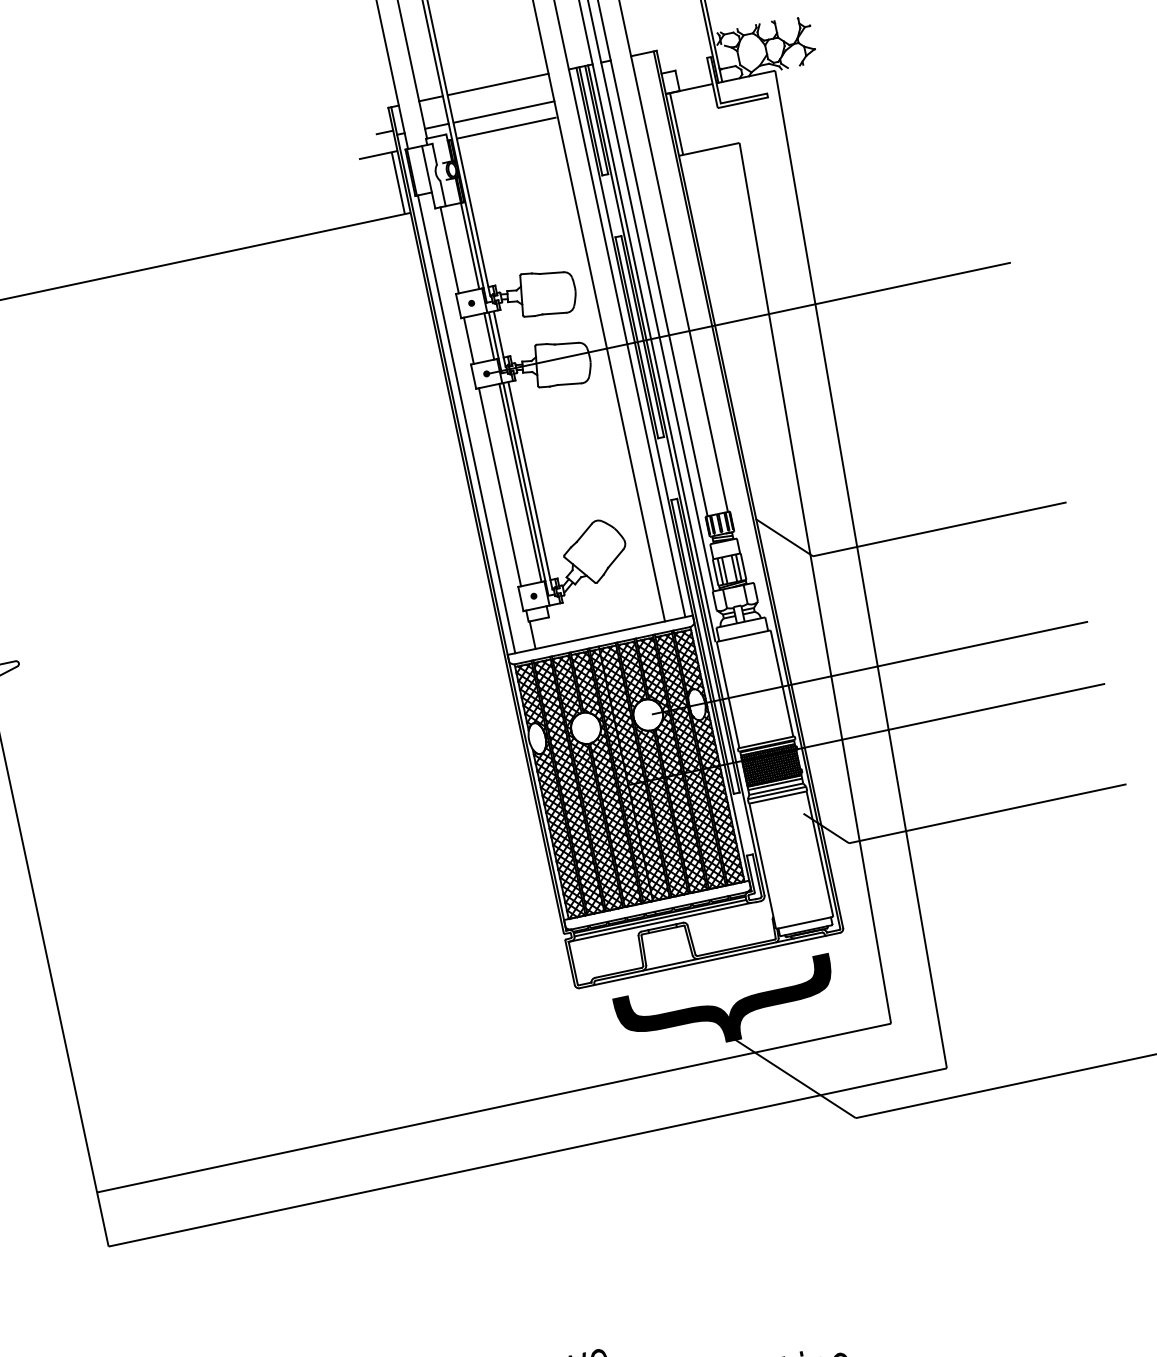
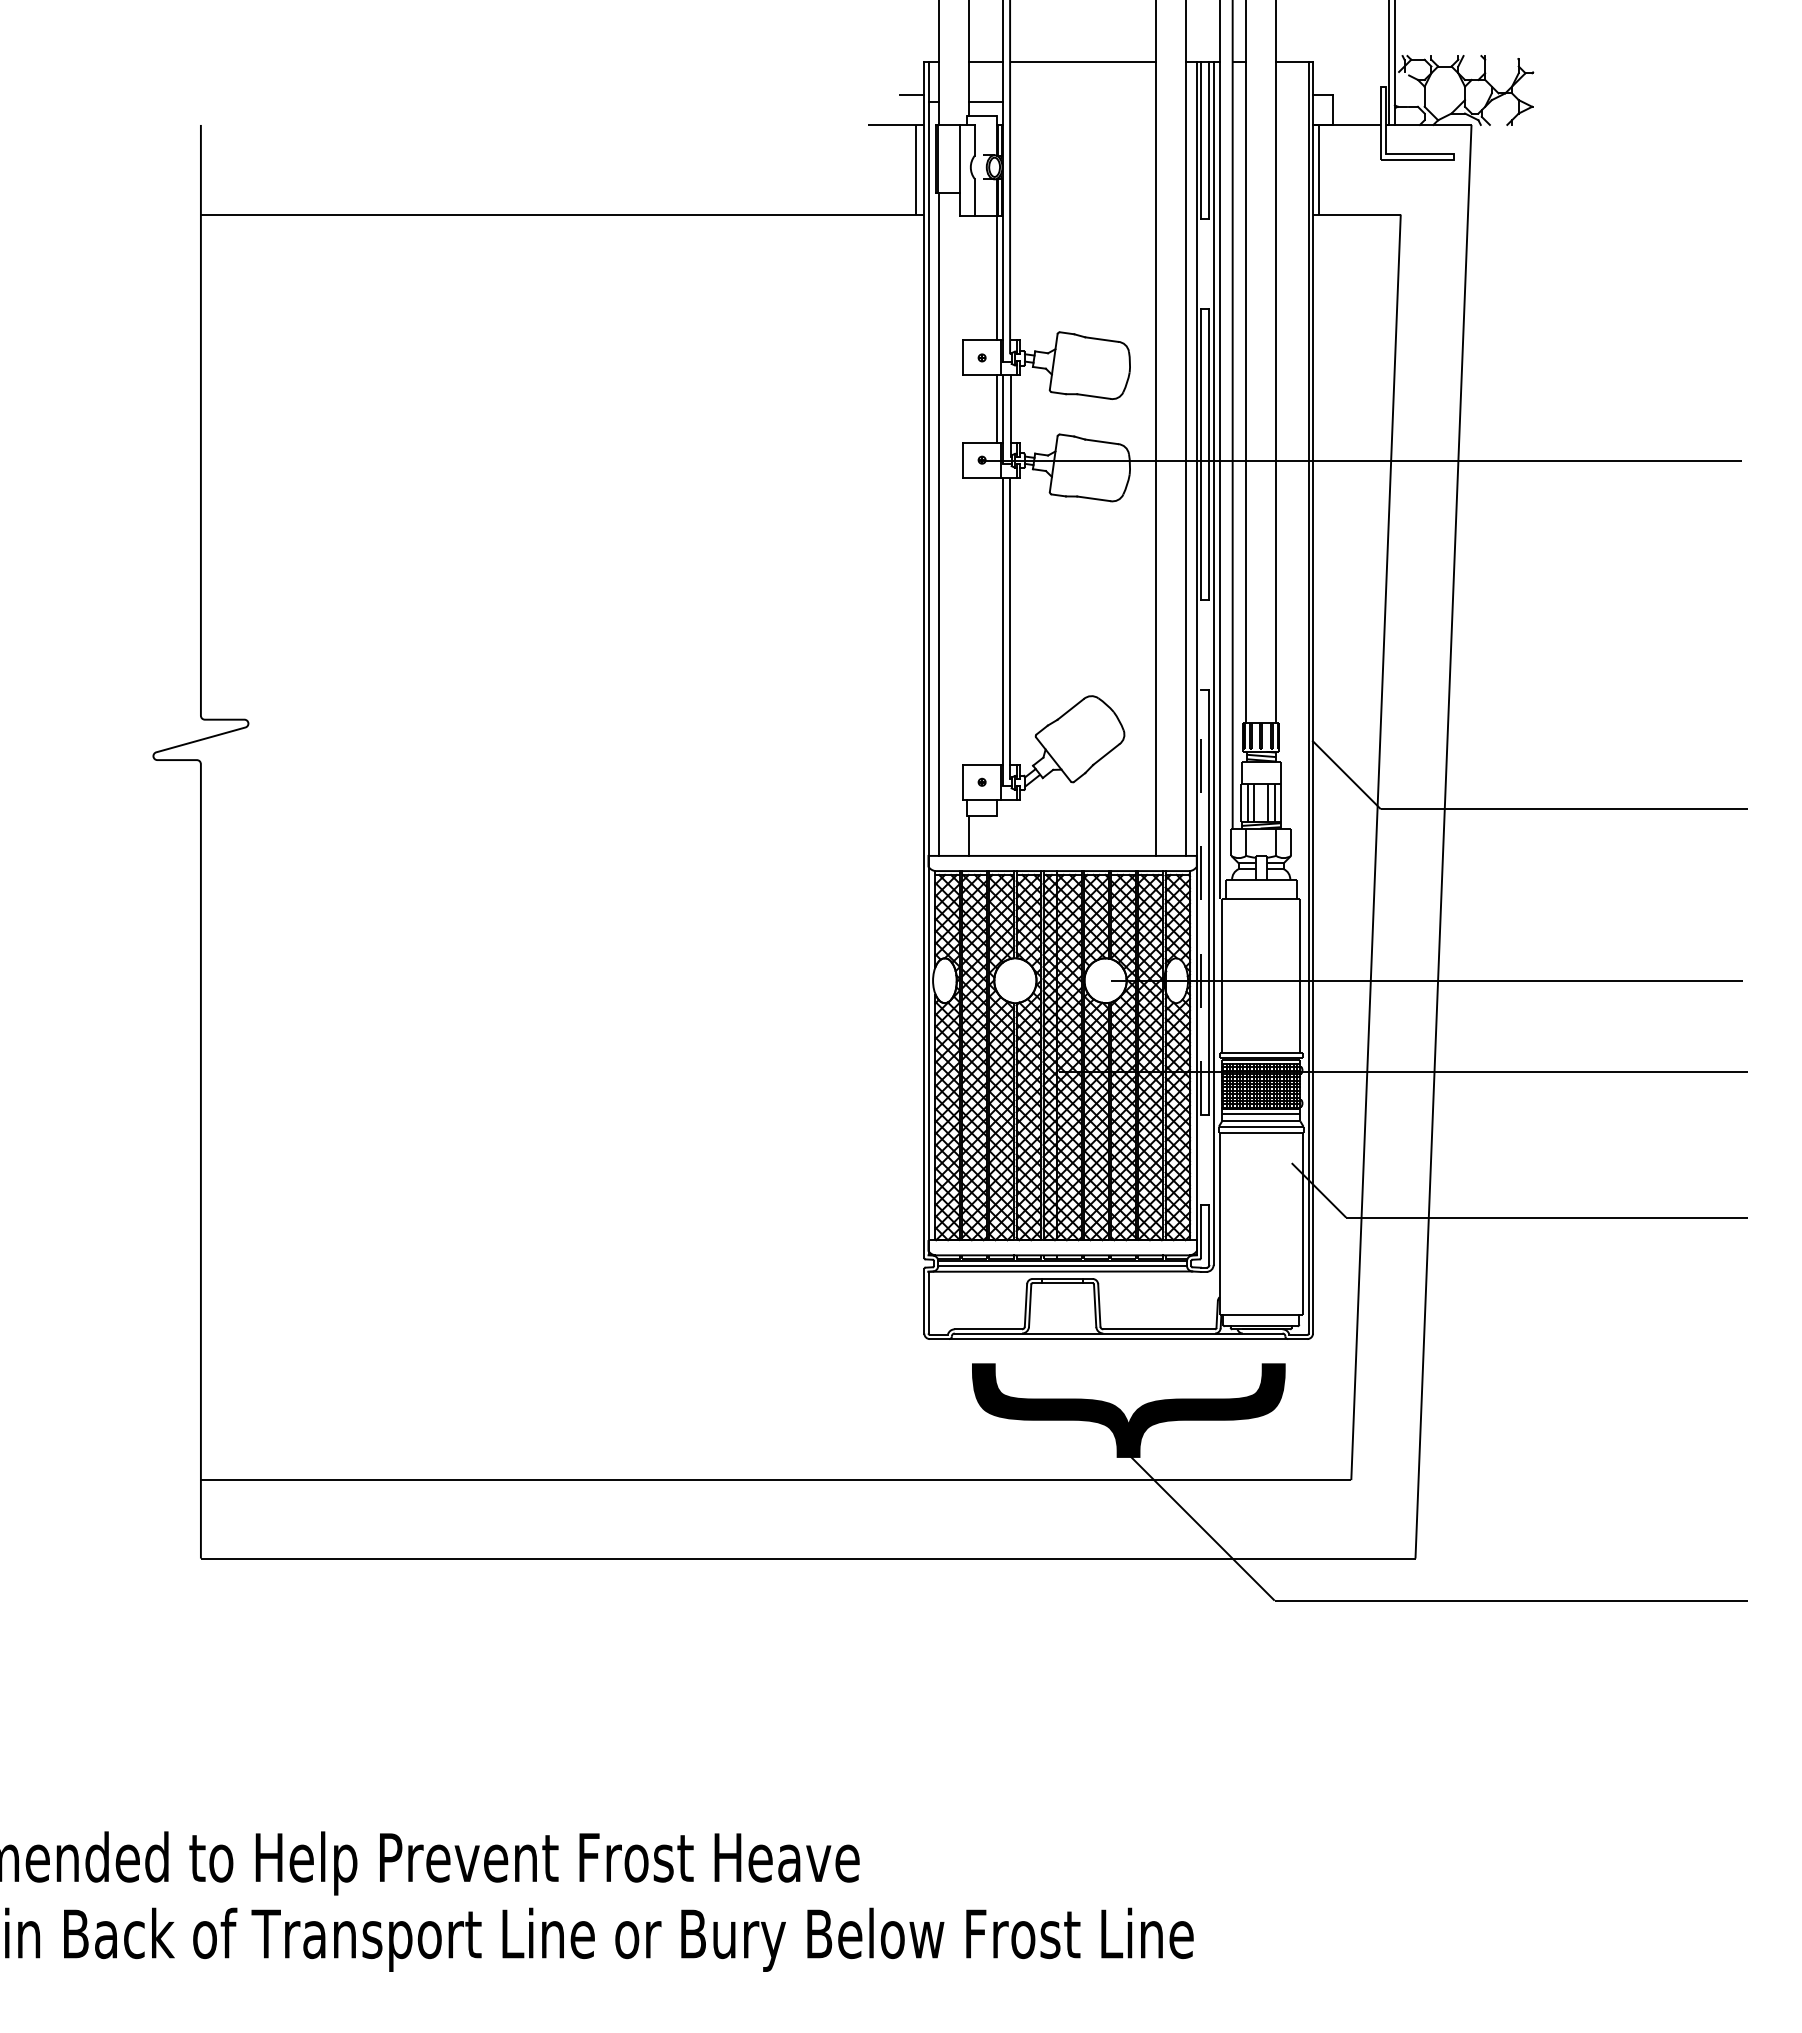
line: (504, 112) -> (1083, 102), removed
line: (506, 128) -> (1081, 125), removed
line: (449, 249) -> (967, 277), removed
line: (468, 340) -> (967, 408), removed
line: (520, 482) -> (996, 620), removed
line: (500, 486) -> (967, 620), removed
line: (702, 647) -> (1201, 902), solid -> dashed

